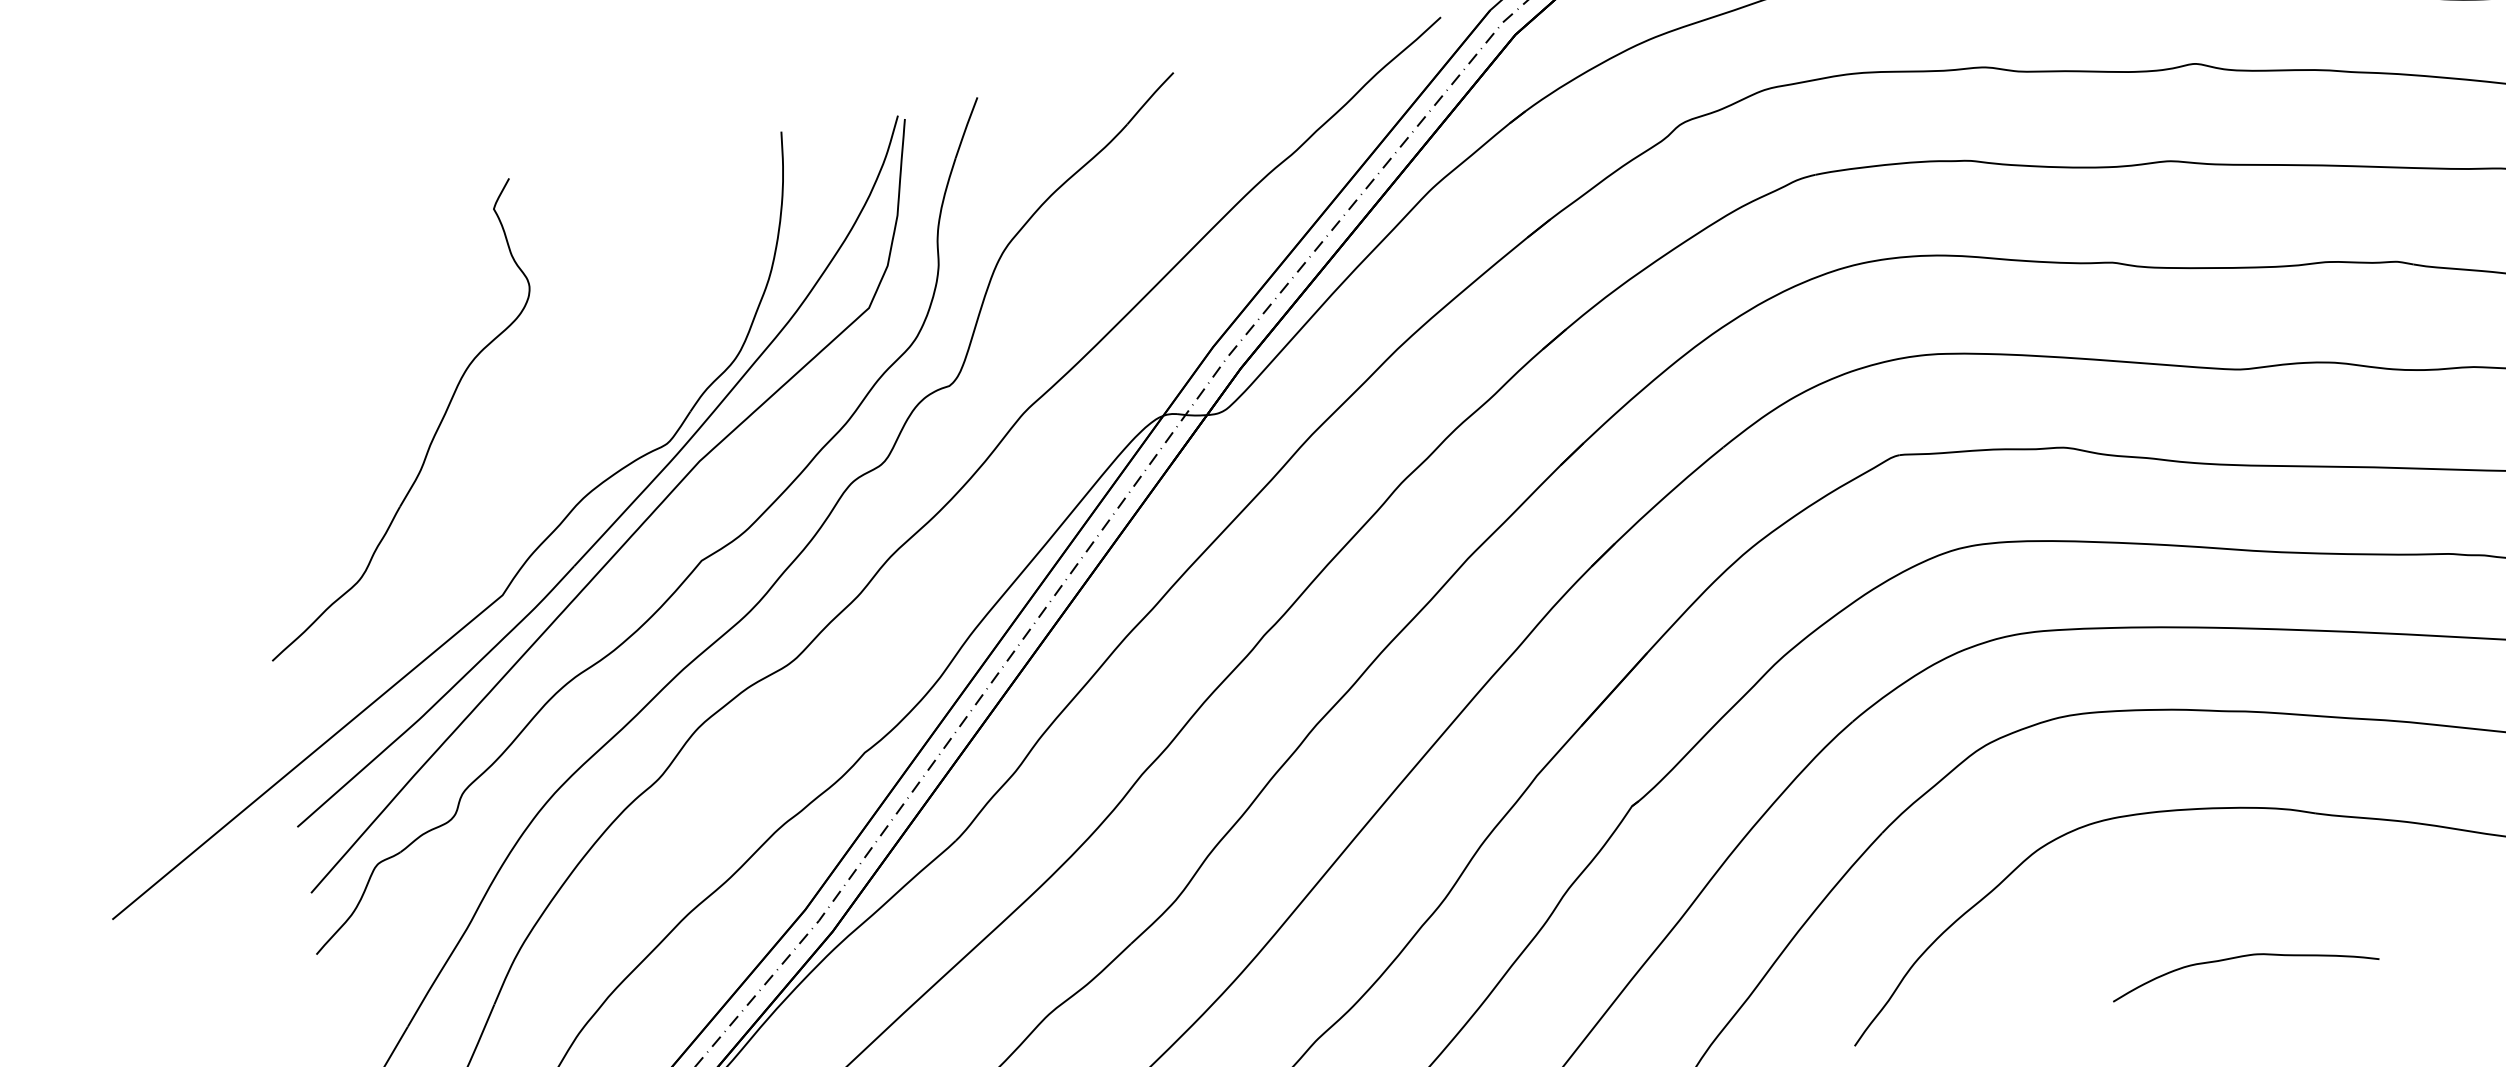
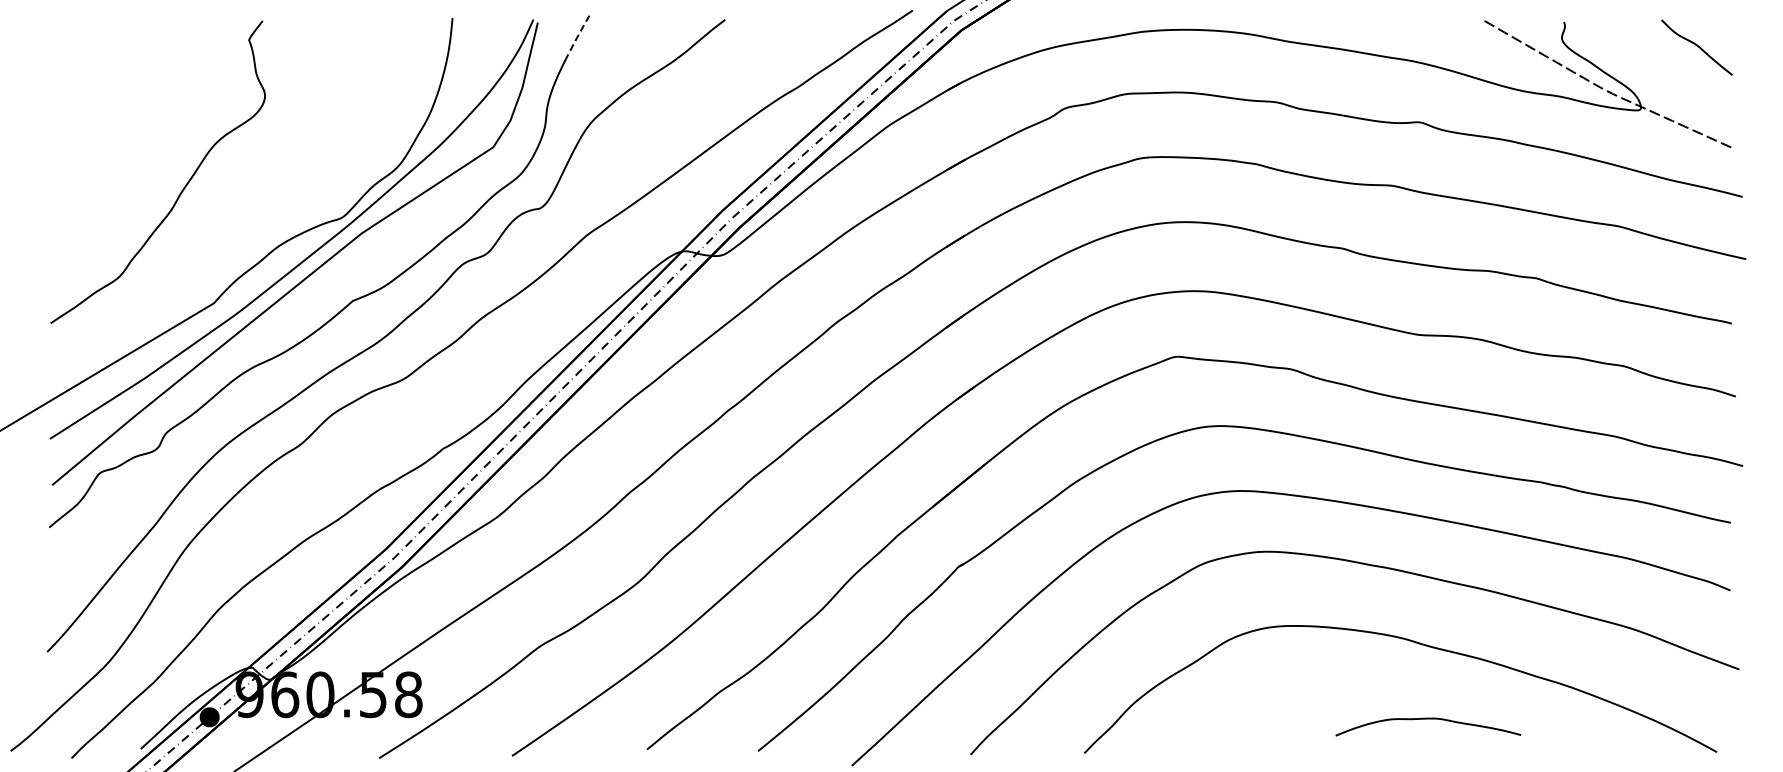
line: (966, 128) -> (578, 35), solid -> dashed
curve: (2242, 957) -> (1428, 719), moved

